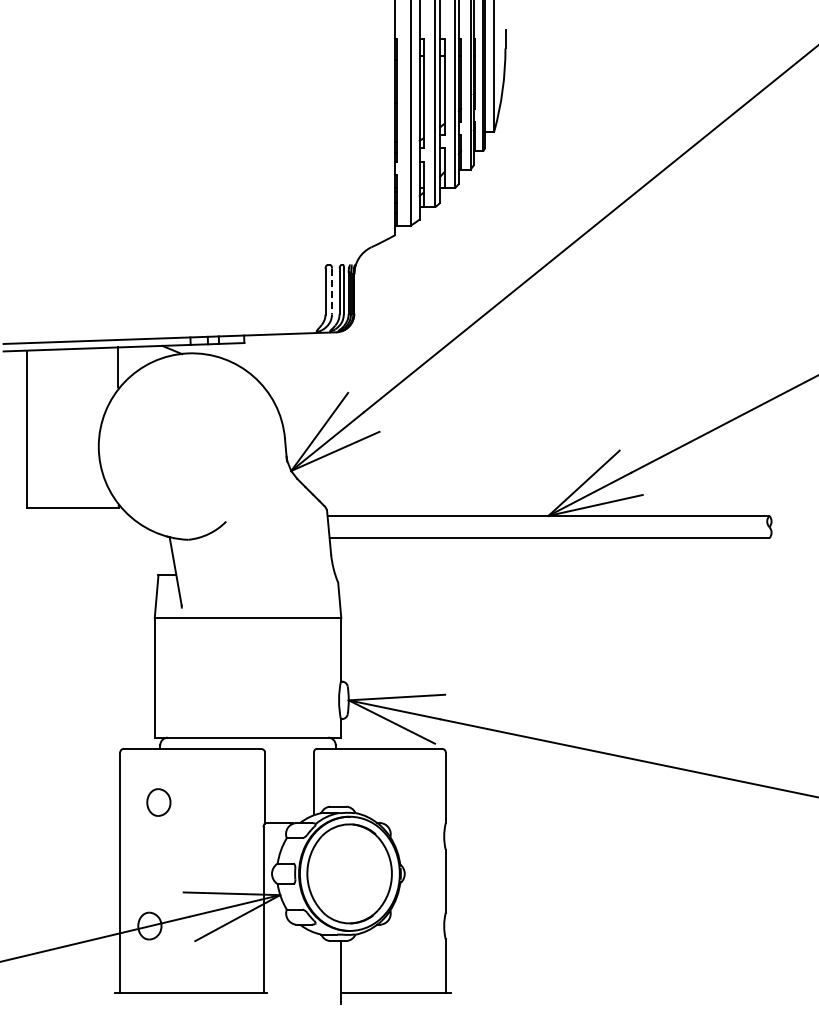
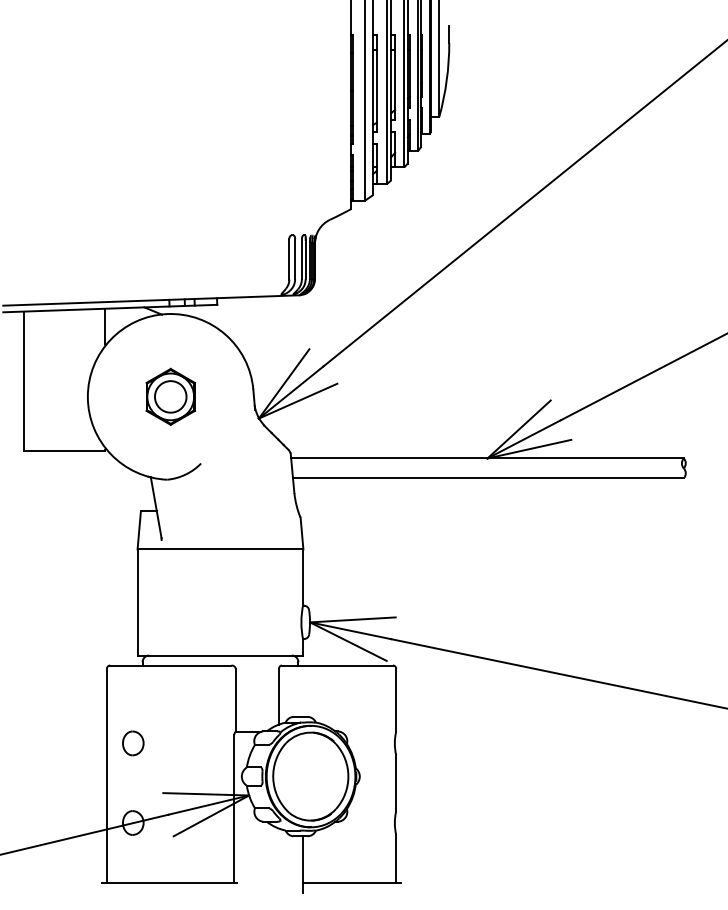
line: (332, 291) -> (295, 259), dashed -> solid
part: (191, 446) -> (170, 396), added
part: (158, 802) -> (132, 743), moved

